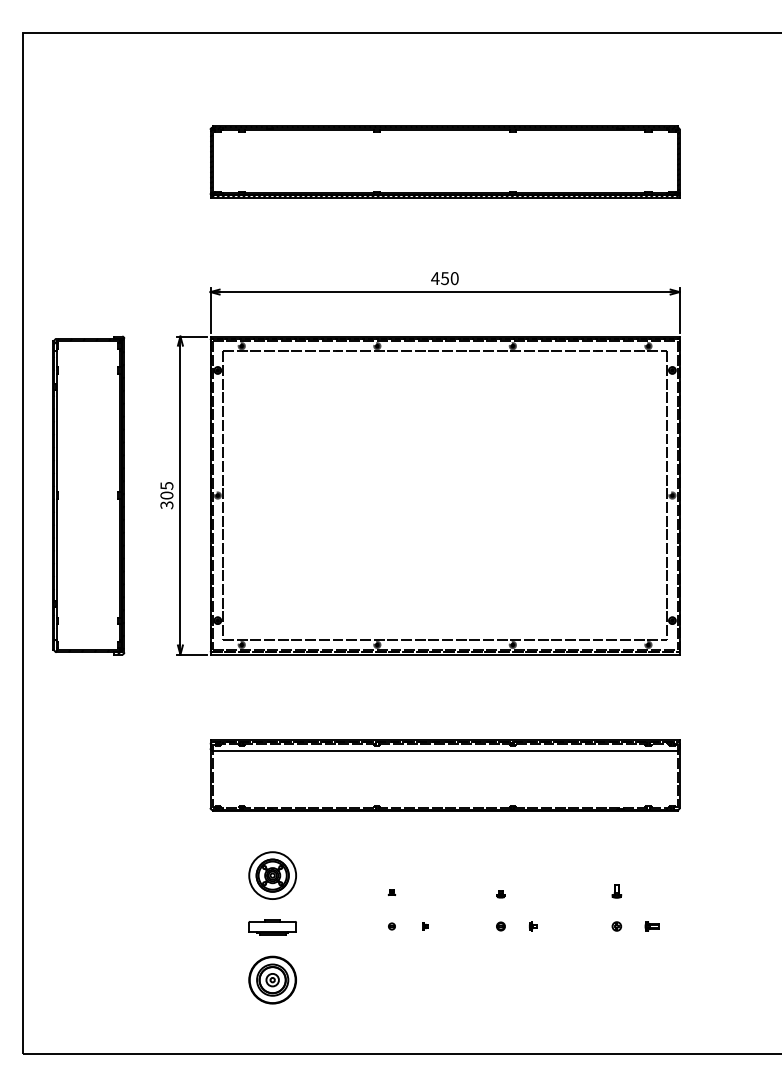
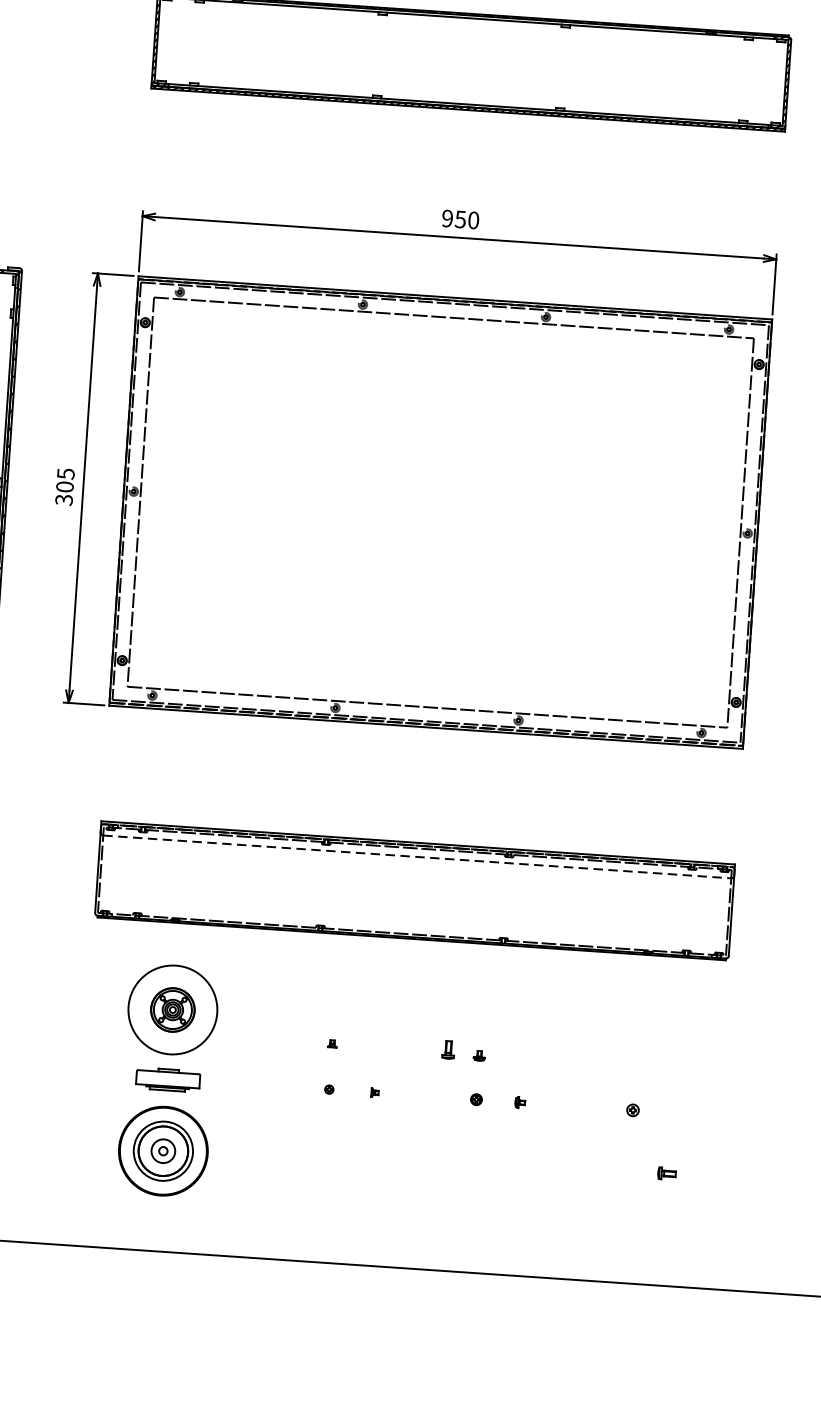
text: (435, 278) -> (447, 218), 450 -> 950
line: (445, 750) -> (417, 856), solid -> dashed
circle: (272, 875) -> (172, 1009), size x1.4
part: (616, 891) -> (448, 1050), moved
part: (651, 926) -> (666, 1173), moved
part: (272, 979) -> (163, 1150), size x1.4

